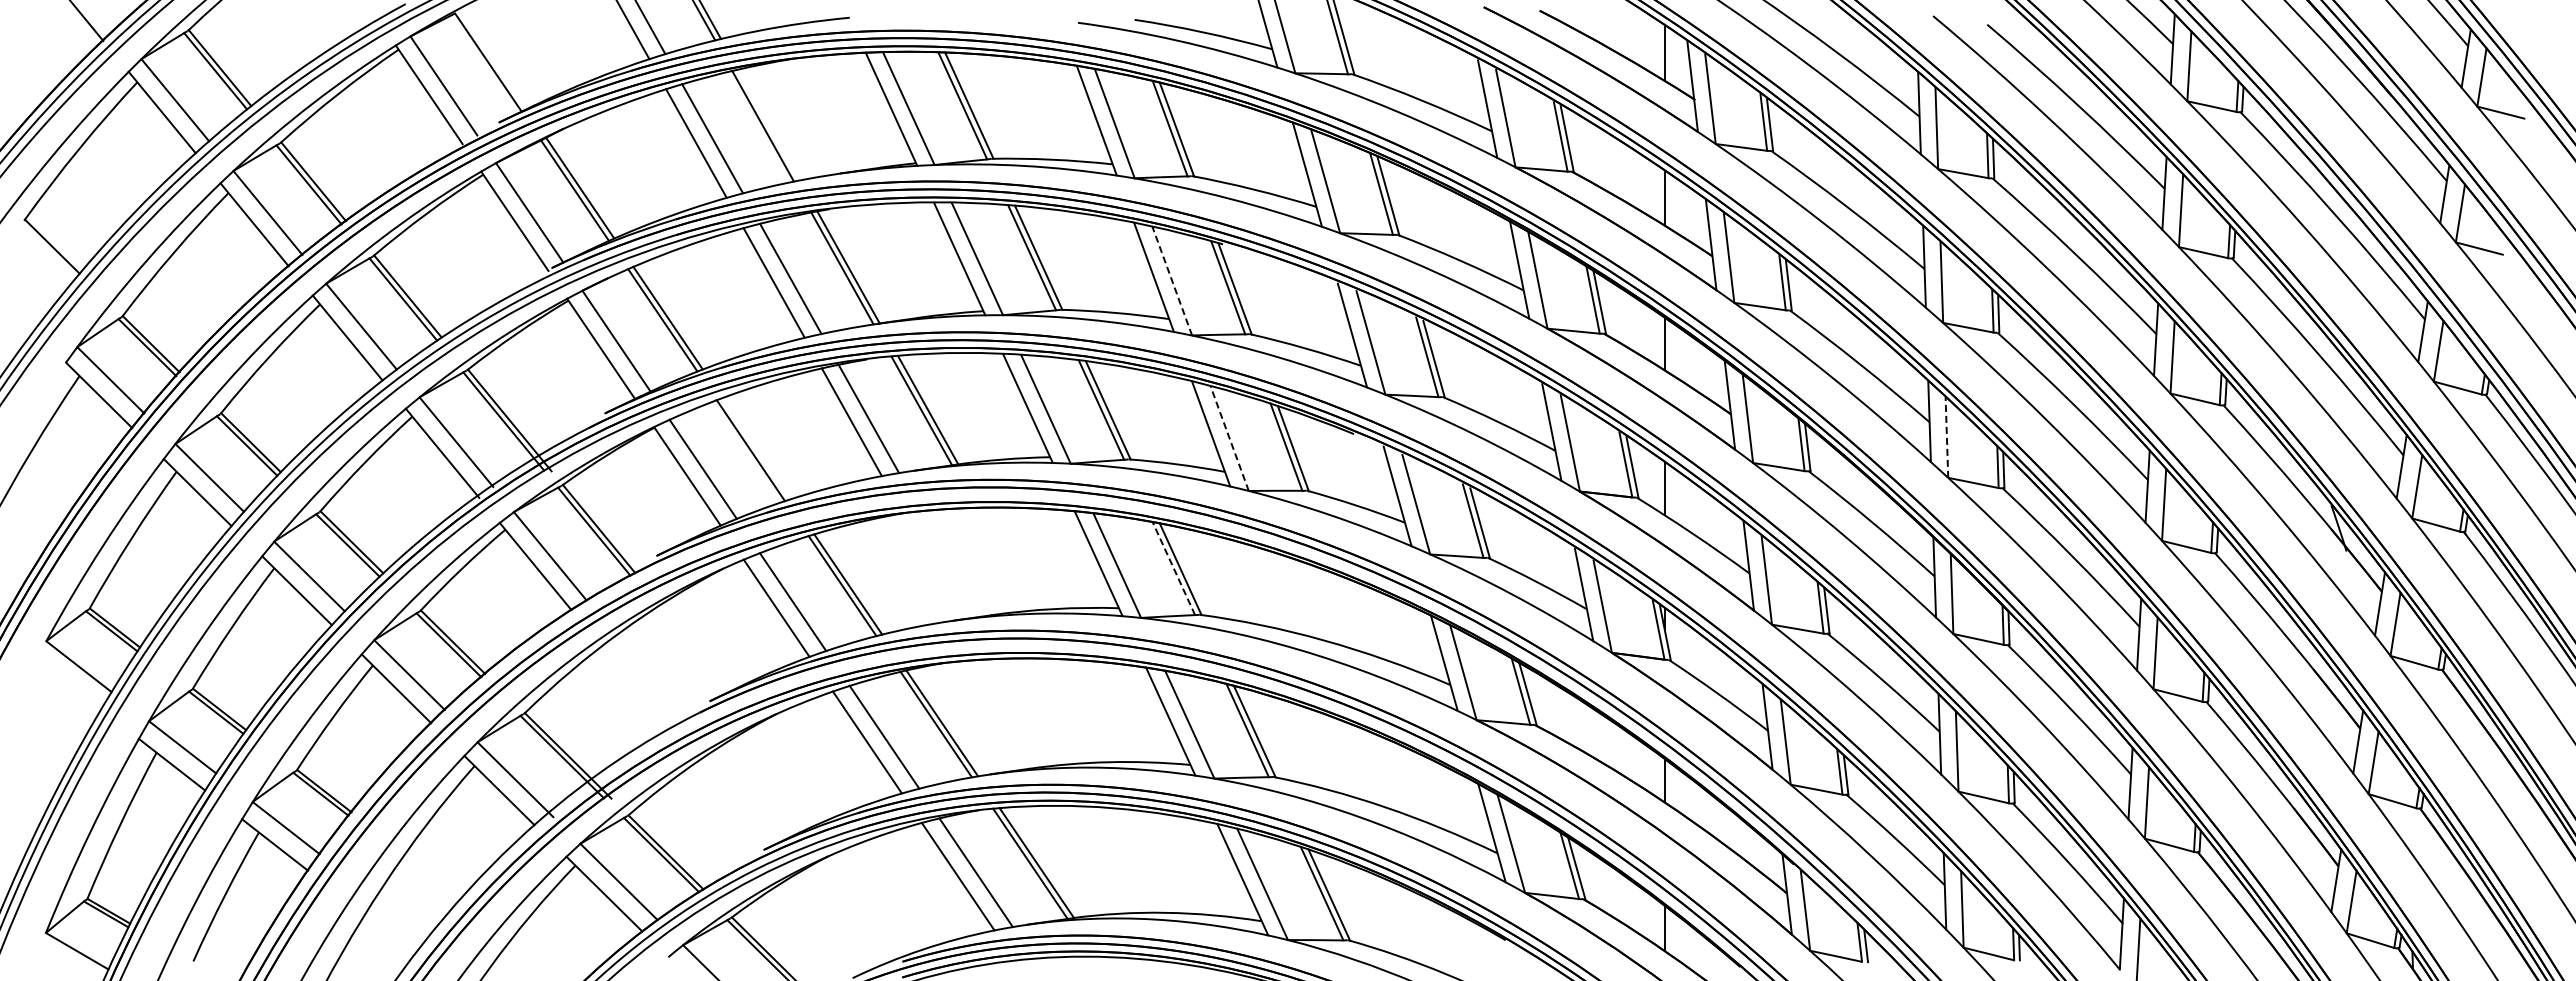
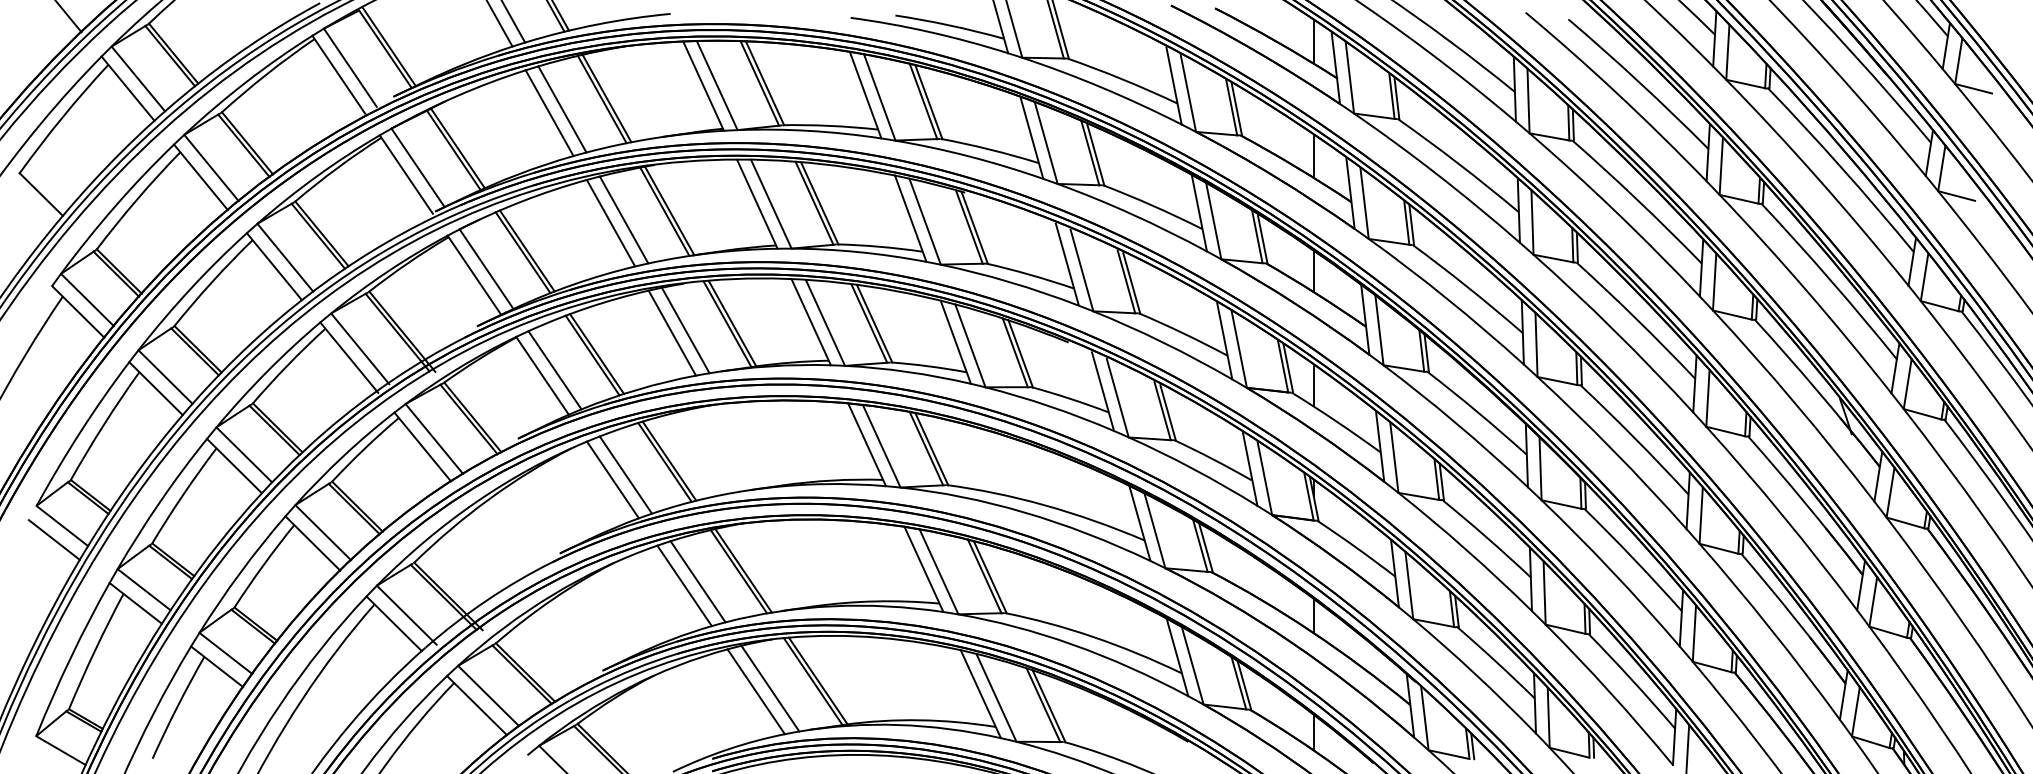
line: (493, 59) -> (389, 46), added
line: (768, 124) -> (606, 98), added
line: (1172, 280) -> (925, 221), dashed -> solid
line: (1946, 437) -> (1536, 345), dashed -> solid
line: (1229, 438) -> (970, 345), dashed -> solid
line: (756, 448) -> (597, 353), added
line: (1173, 568) -> (926, 448), dashed -> solid
line: (68, 684) -> (54, 540), added

